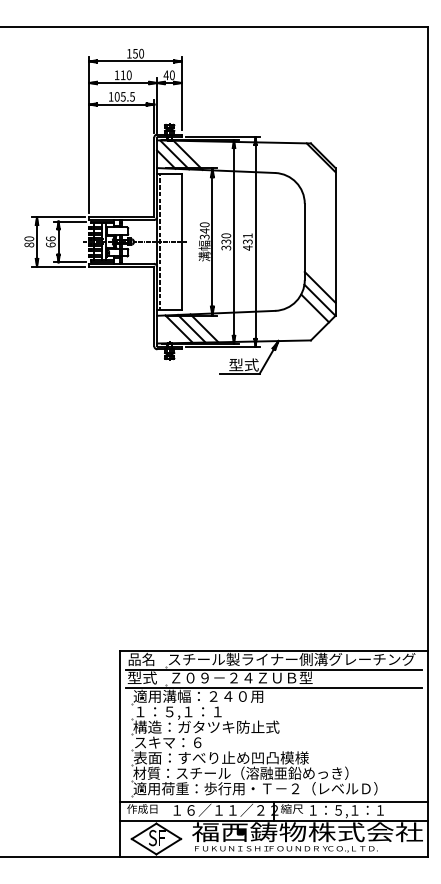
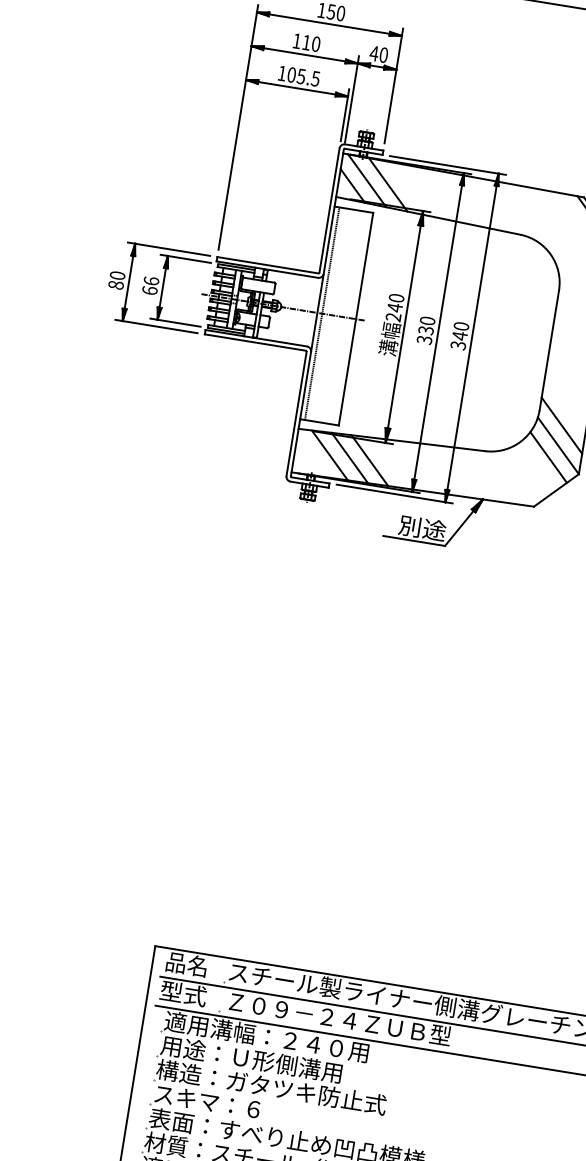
text: (204, 236) -> (393, 316), 340 -> 240
text: (247, 241) -> (459, 335), 431 -> 340
text: (243, 364) -> (421, 527), 型式 -> 別途
text: (190, 712) -> (250, 1060), １：５,１：１ -> 用途：Ｕ形側溝用

